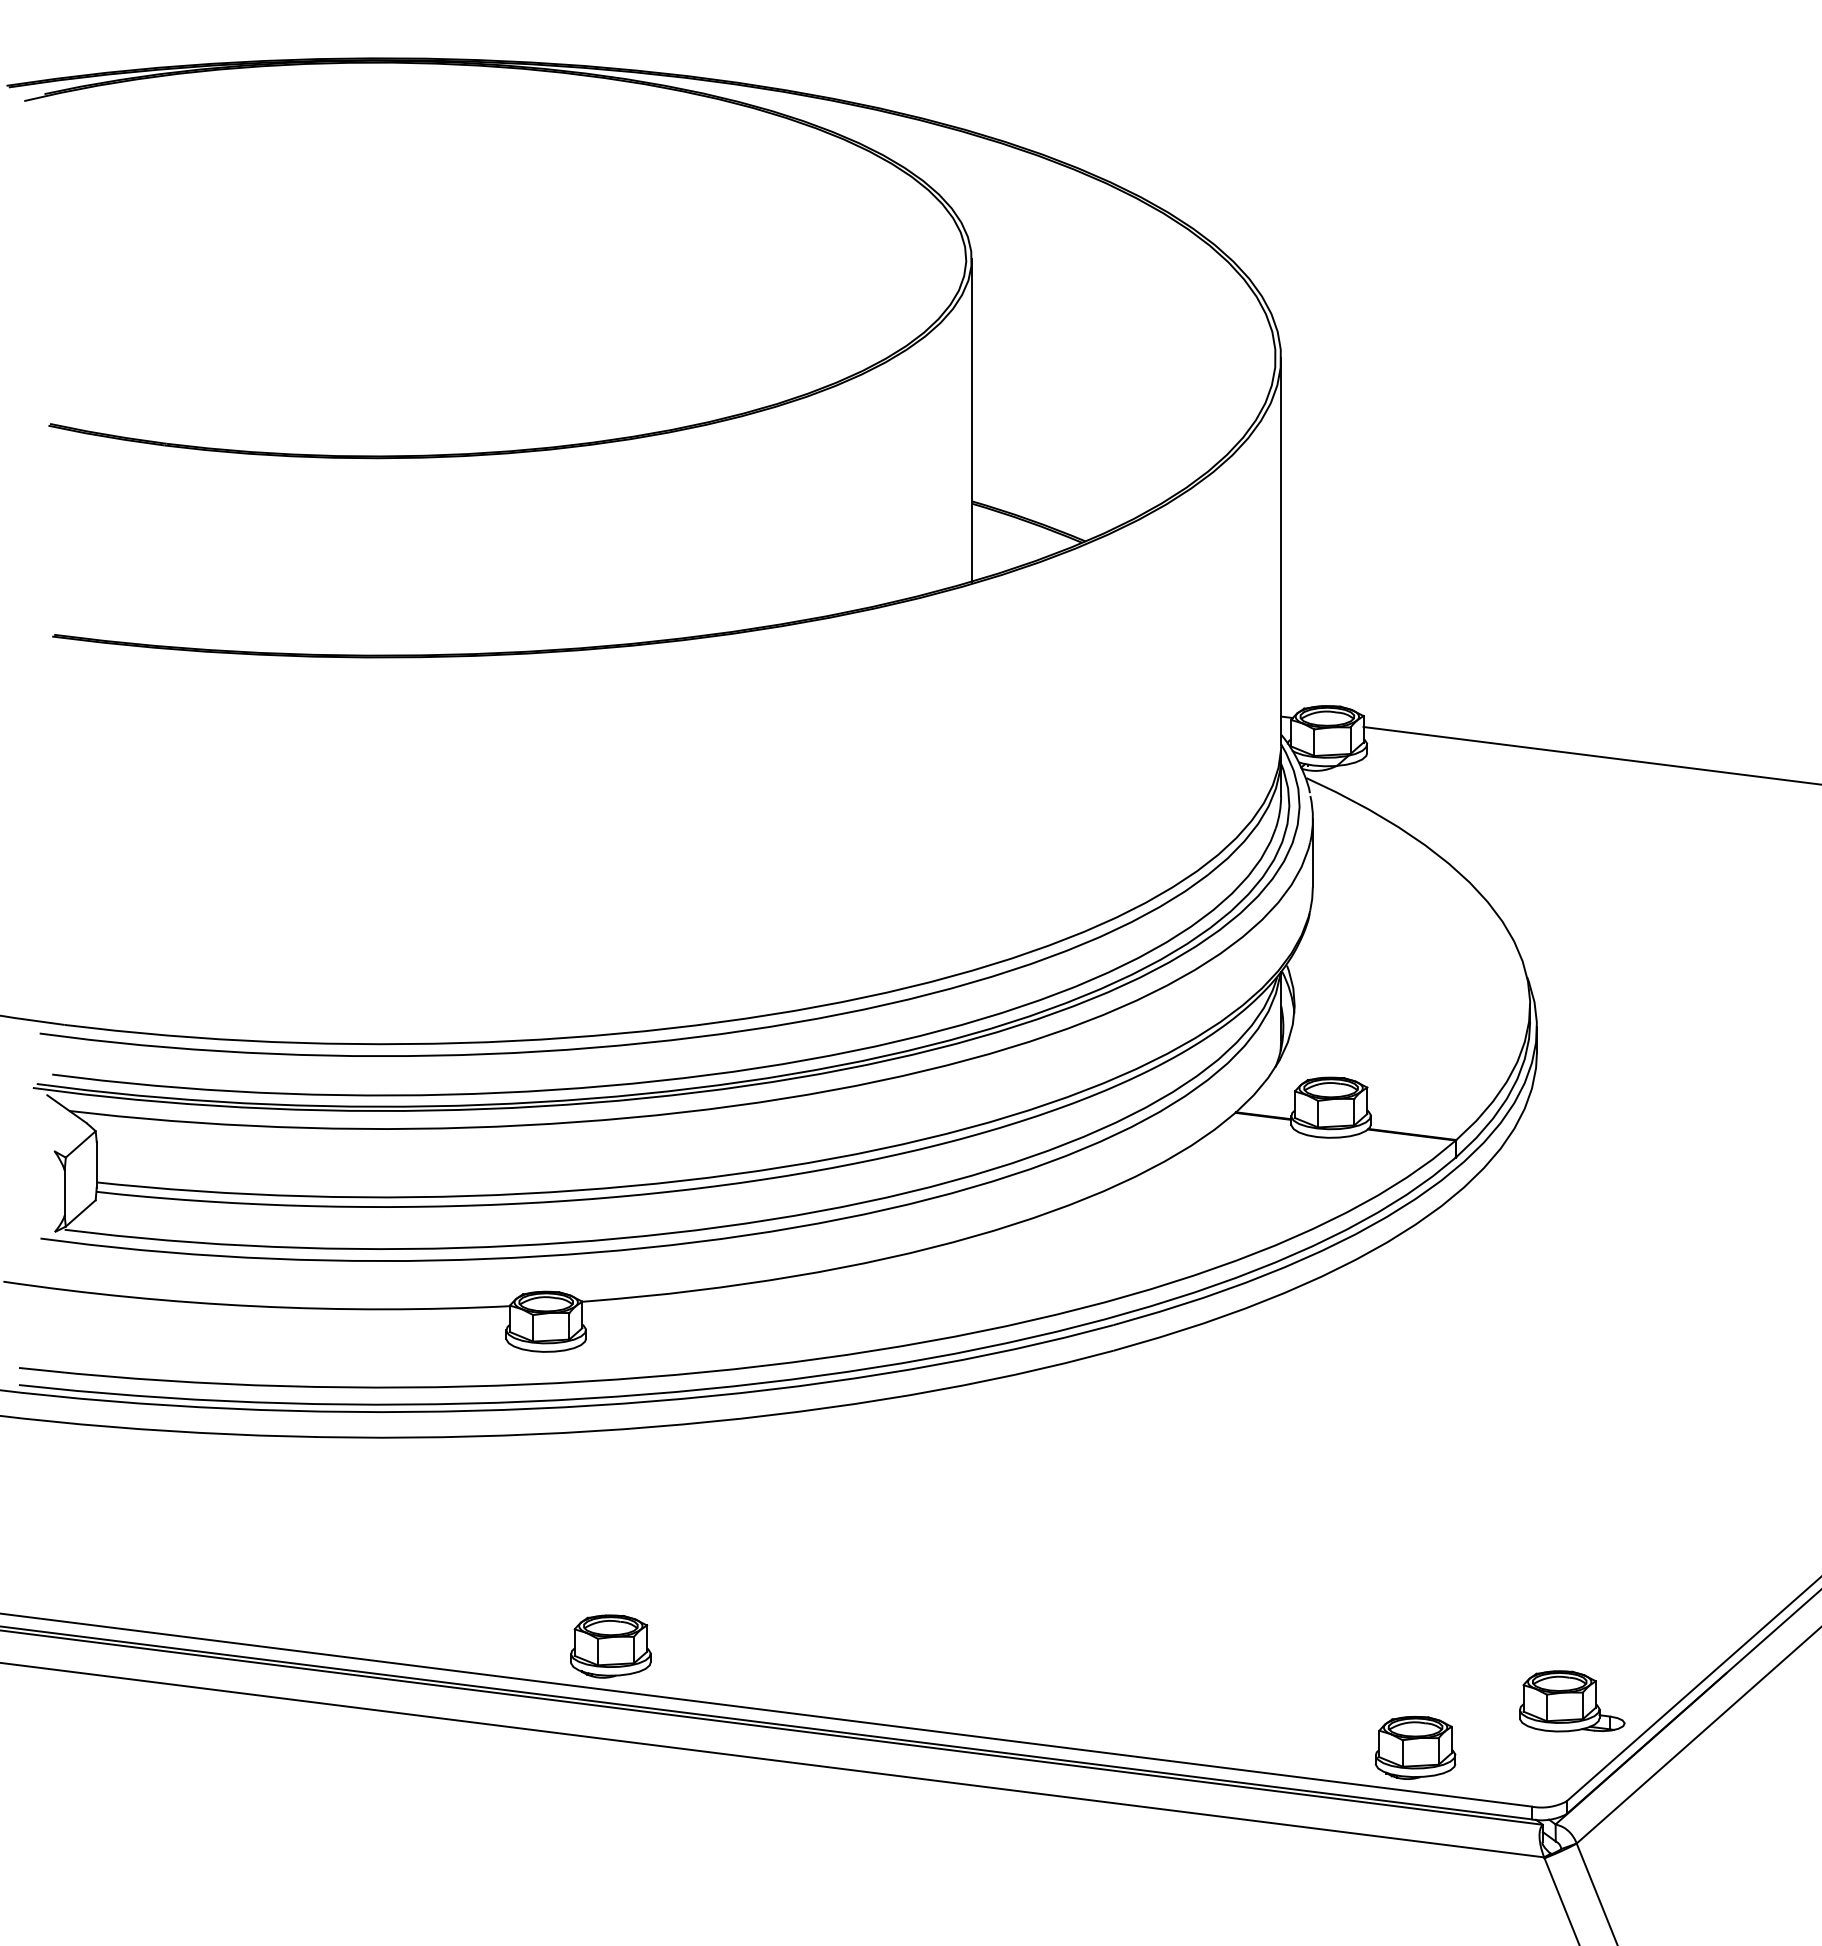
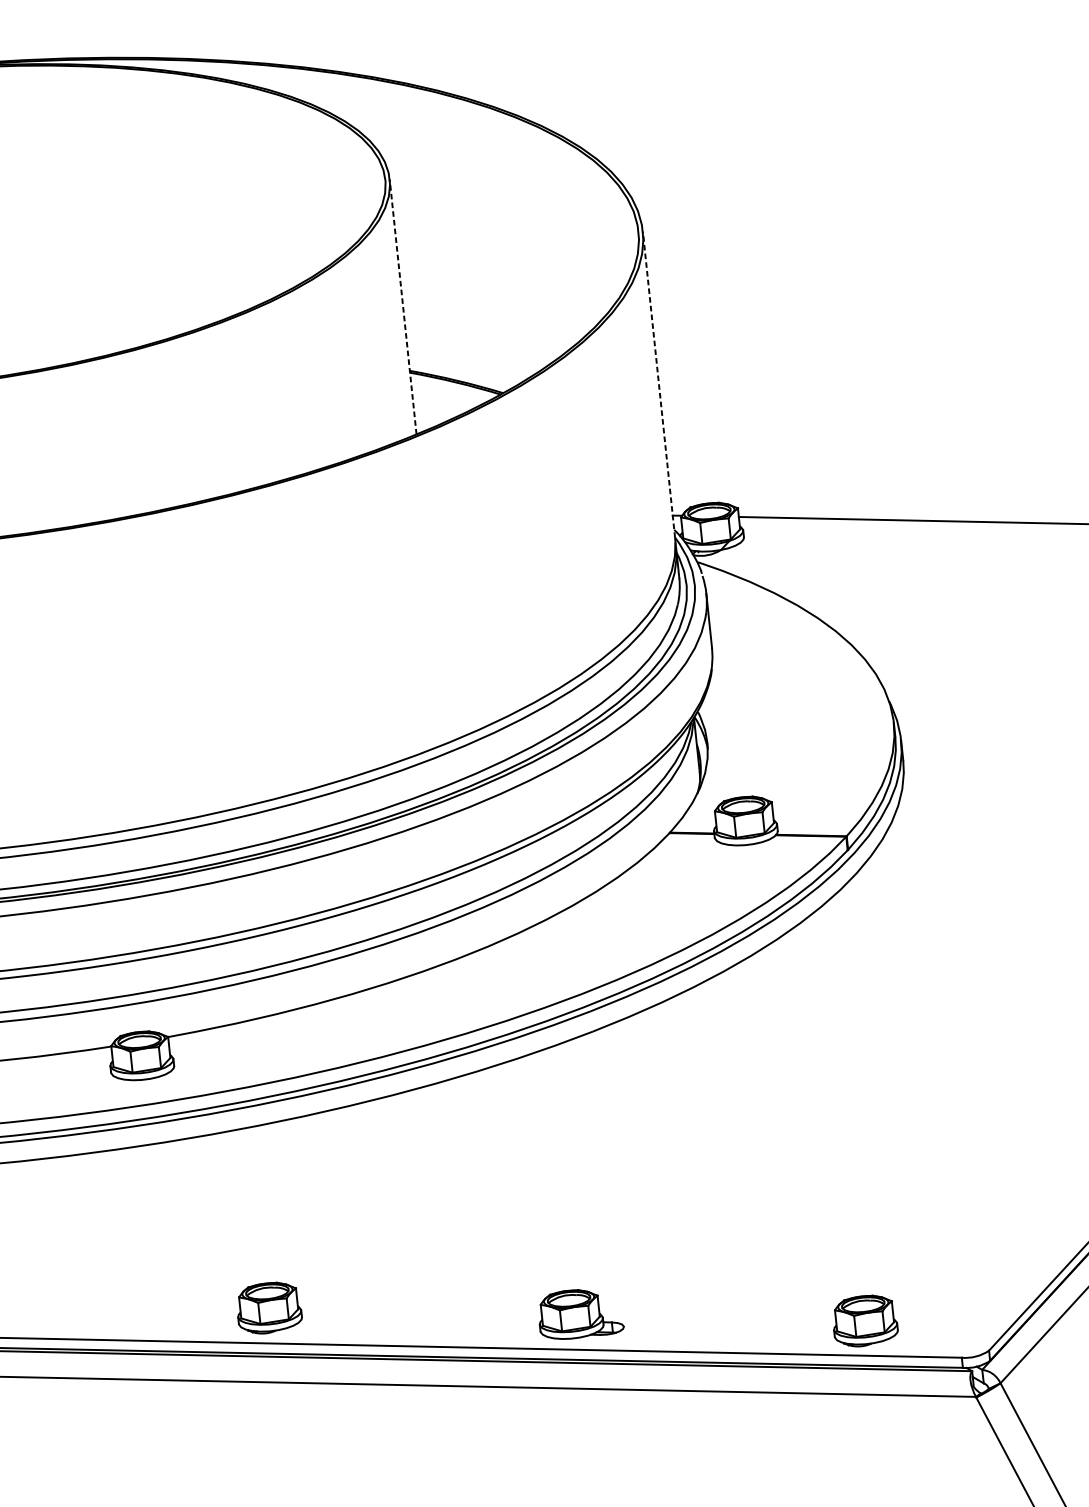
line: (971, 420) -> (402, 306), solid -> dashed
line: (1281, 550) -> (659, 384), solid -> dashed
part: (610, 1646) -> (268, 1308), moved
part: (1572, 1701) -> (580, 1313), moved

